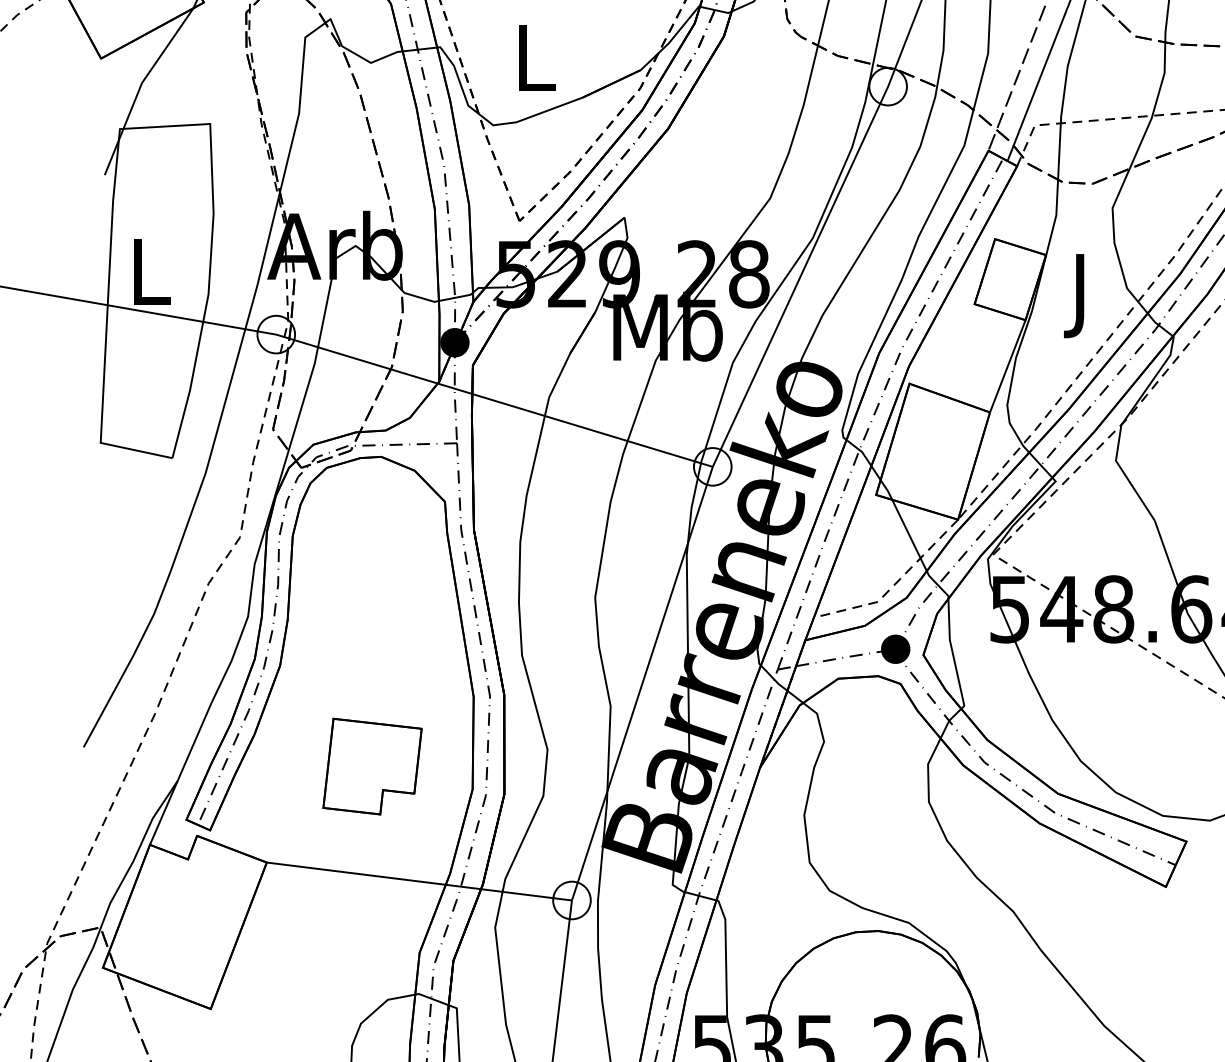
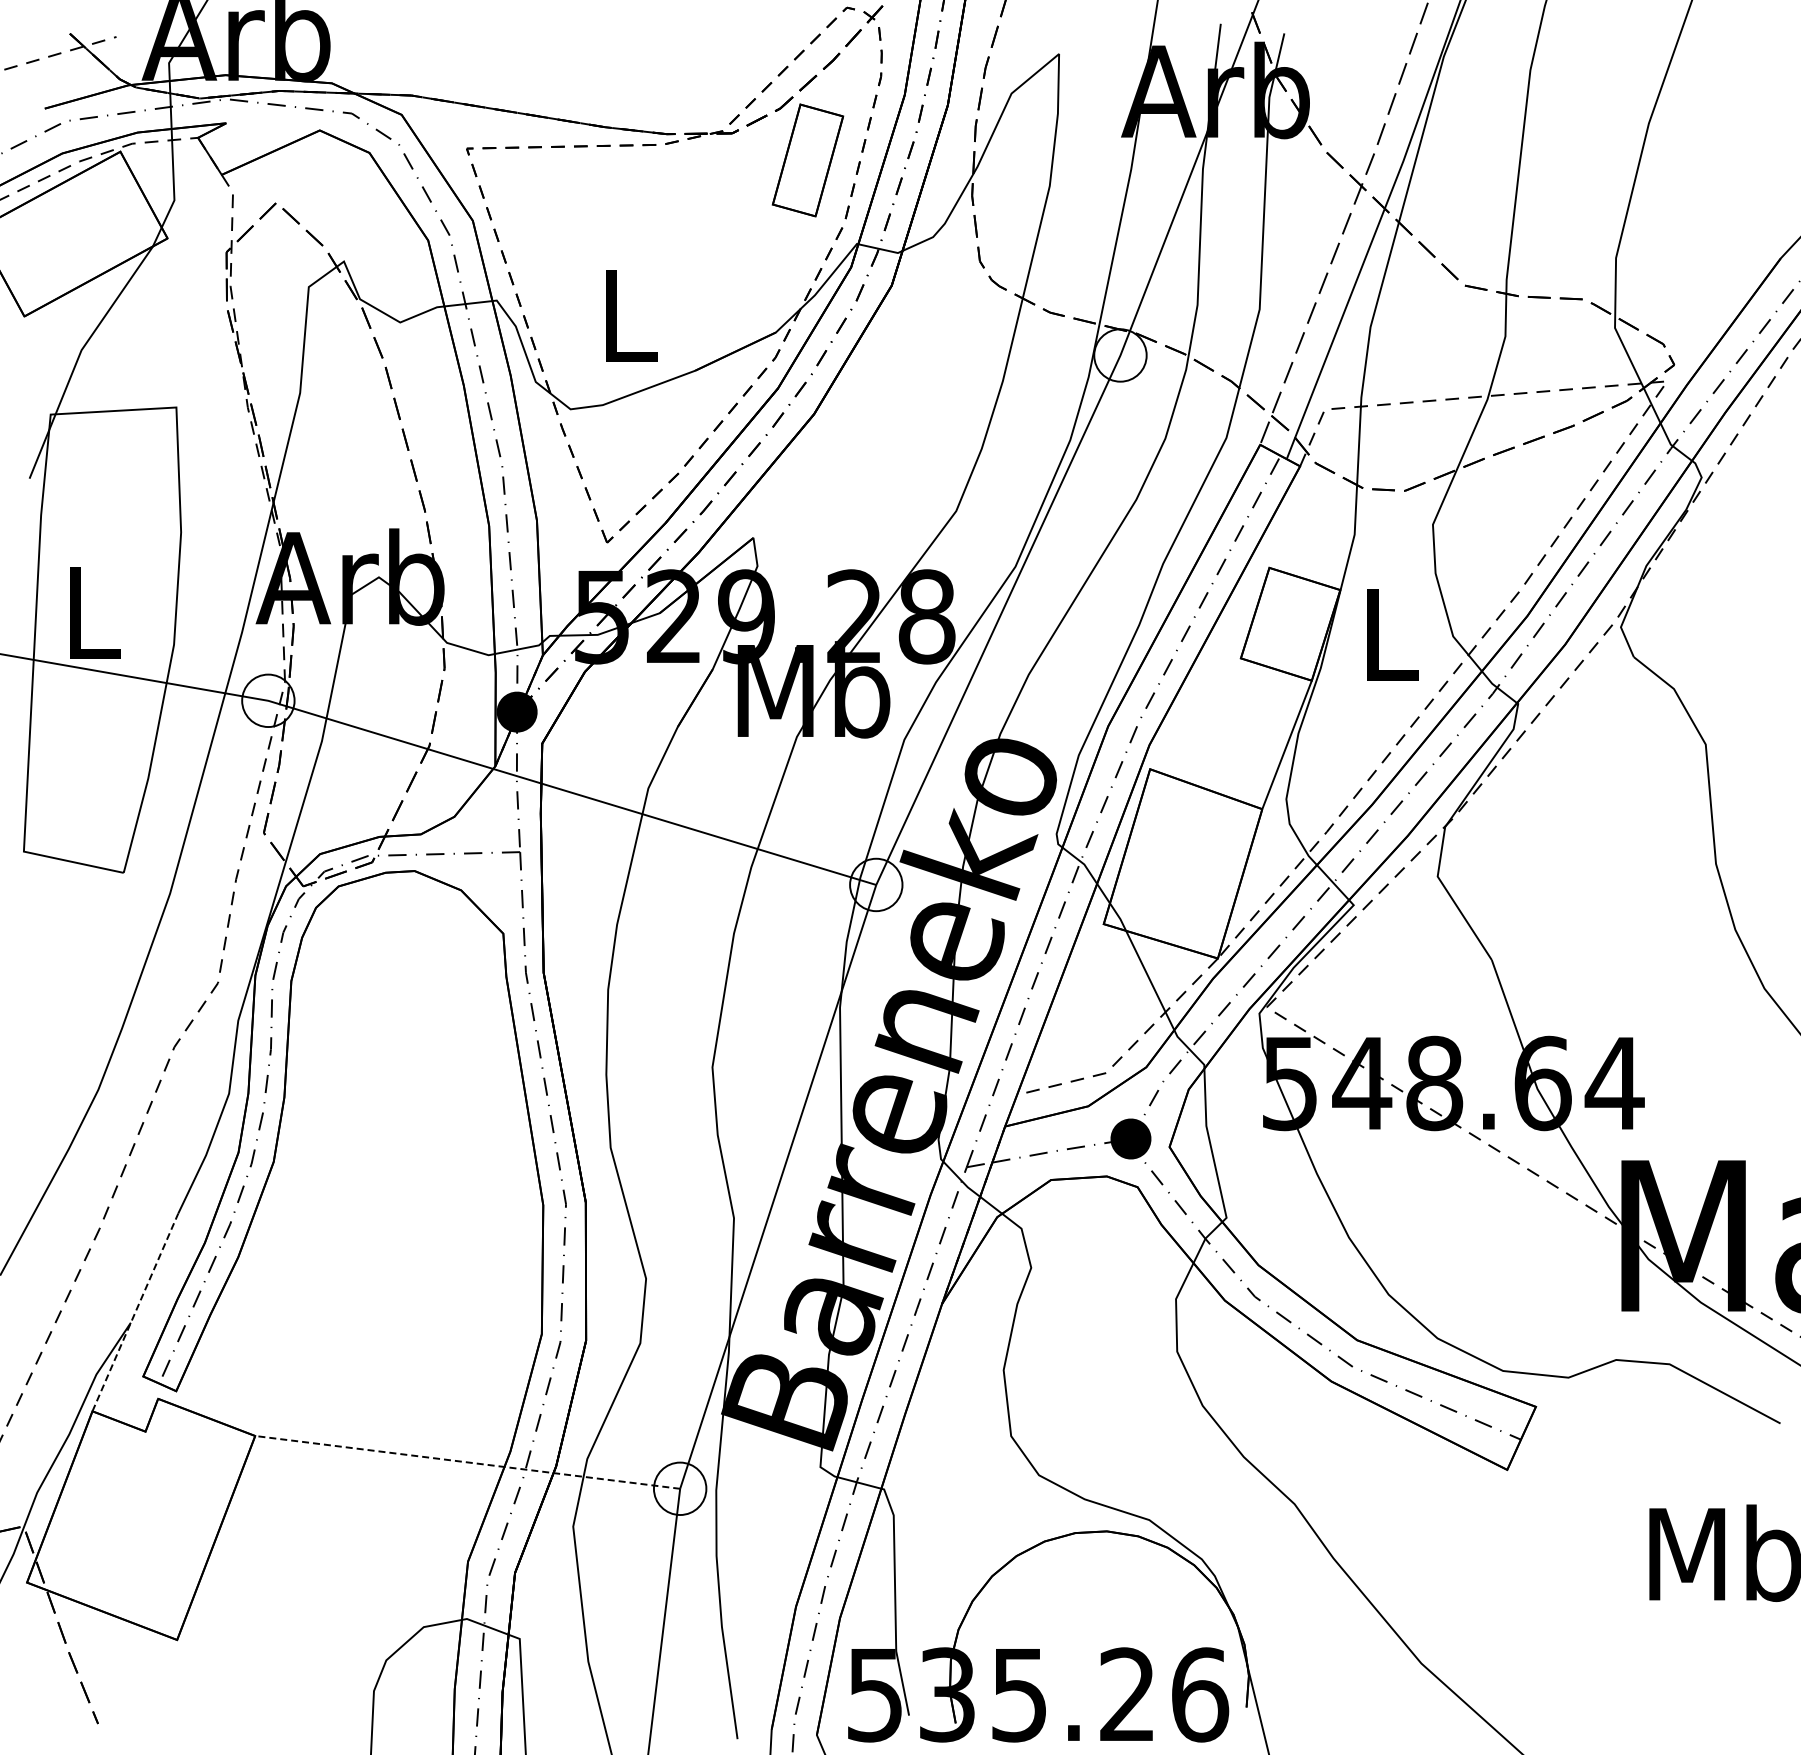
text: (1082, 295) -> (1391, 646), J -> L
part: (372, 765) -> (402, 1301), removed
line: (180, 773) -> (135, 1312), solid -> dashed
line: (419, 881) -> (467, 1462), solid -> dashed

